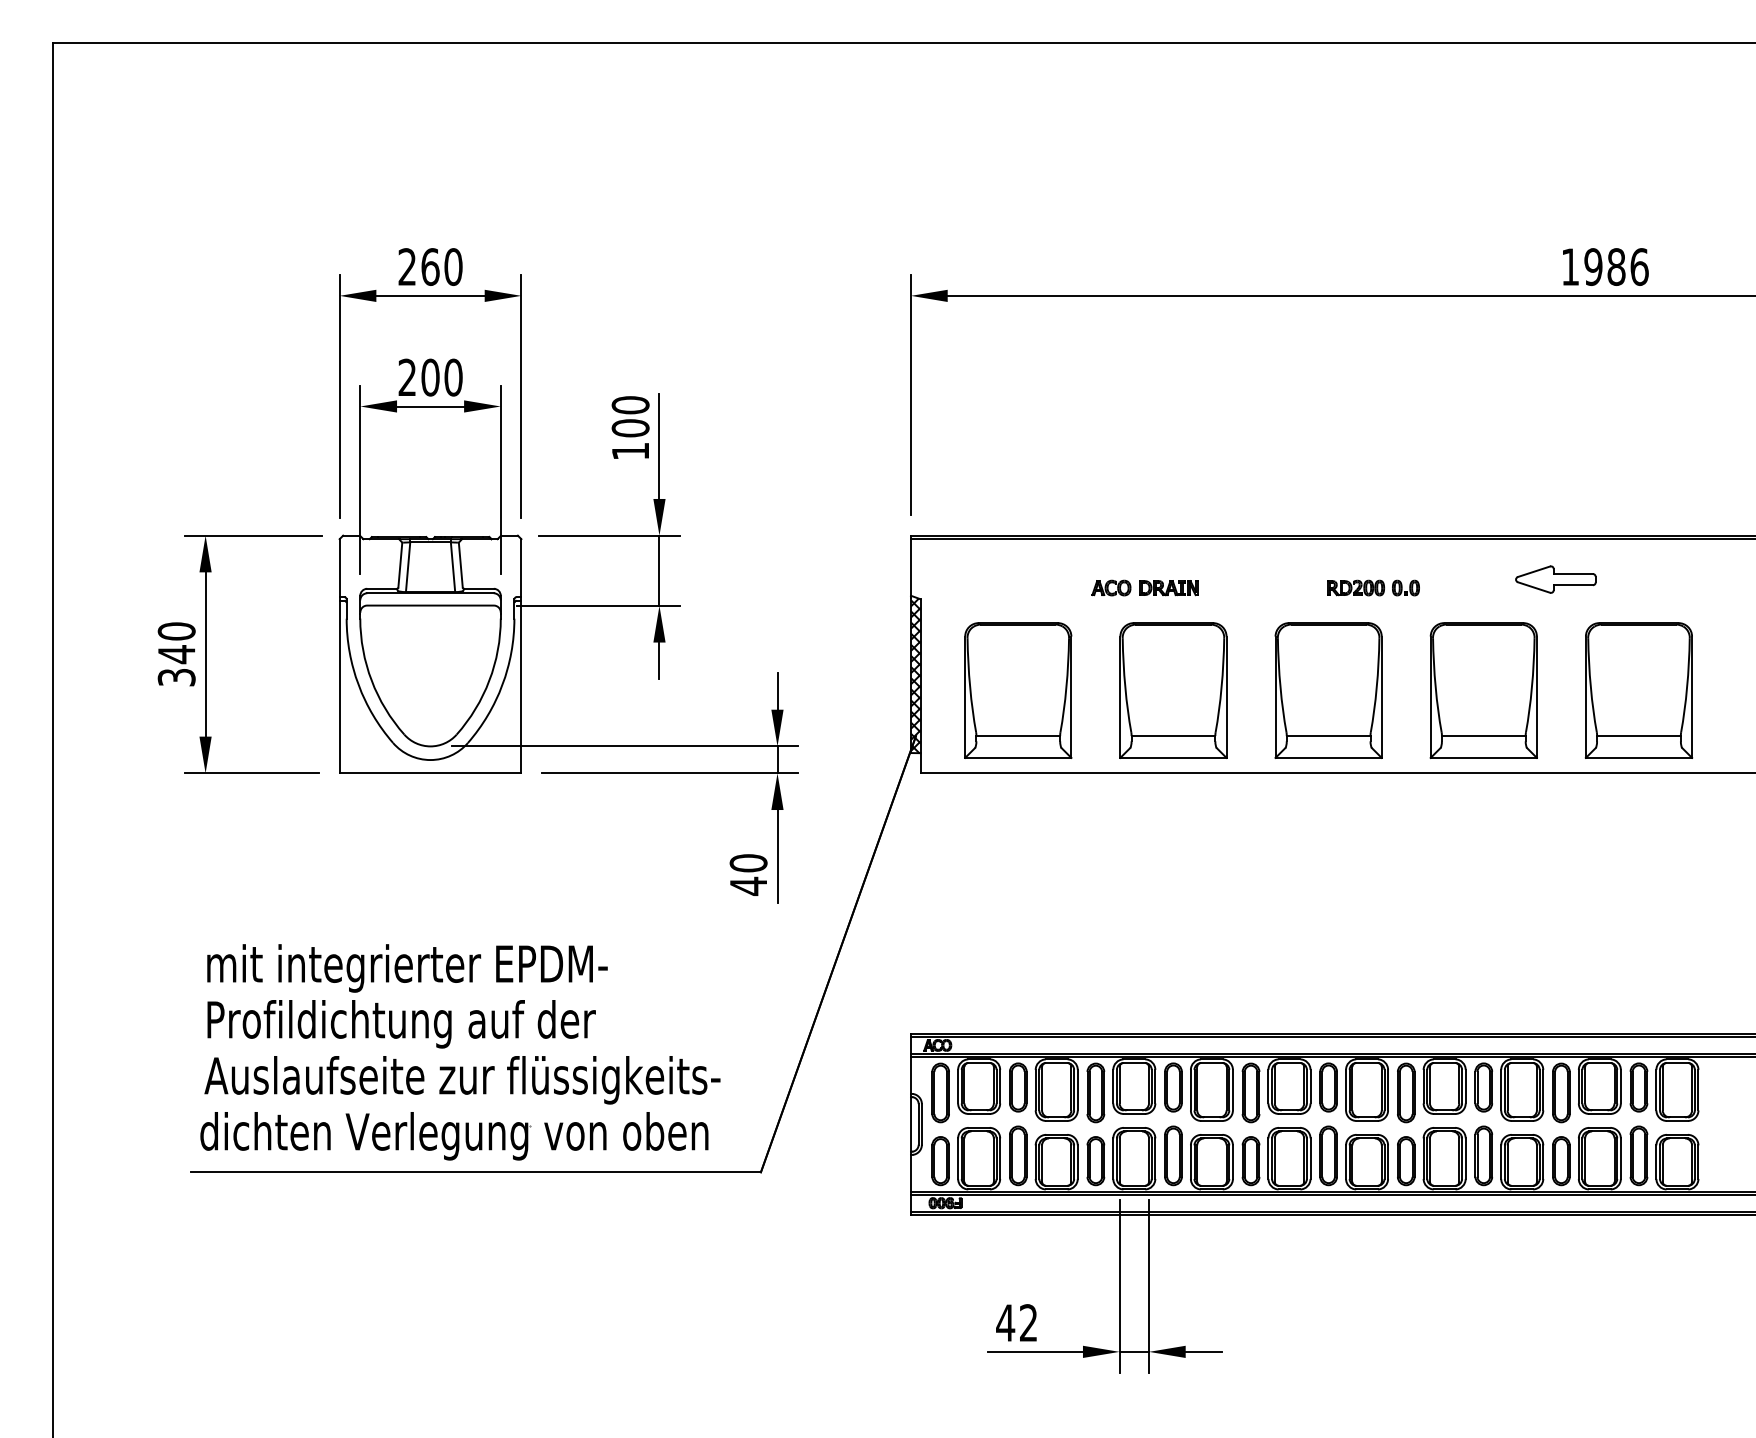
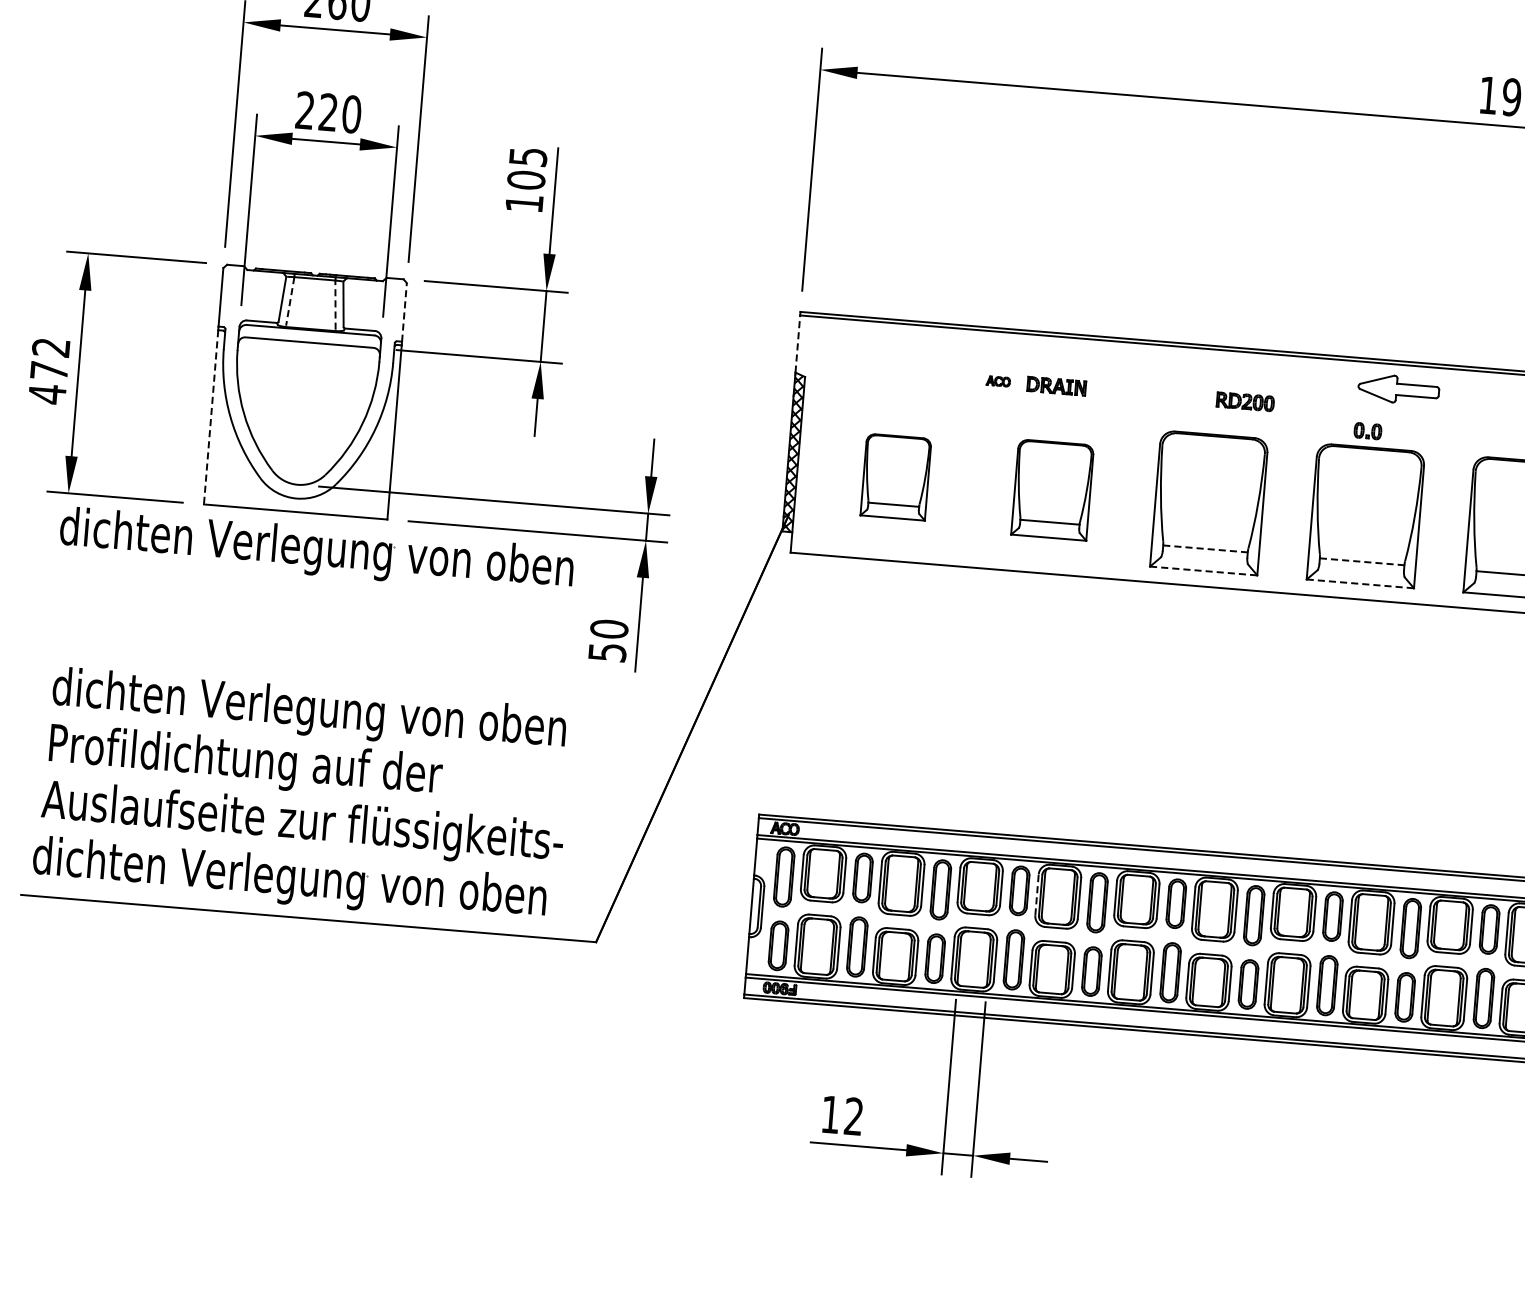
text: (430, 377) -> (328, 112), 200 -> 220
text: (630, 405) -> (528, 157), 100 -> 105
line: (452, 566) -> (335, 305), solid -> dashed
line: (911, 566) -> (798, 343), solid -> dashed
line: (408, 567) -> (290, 302), solid -> dashed
line: (521, 567) -> (404, 311), solid -> dashed
part: (1555, 579) -> (1398, 389), moved
part: (1111, 587) -> (998, 380), size x0.6
part: (1405, 587) -> (1367, 430), moved
text: (176, 654) -> (49, 370), 340 -> 472
line: (339, 687) -> (210, 417), solid -> dashed
part: (1018, 690) -> (896, 477), size x0.6
part: (1173, 690) -> (1052, 490), size x0.7
line: (1328, 736) -> (1205, 549), solid -> dashed
line: (1483, 736) -> (1361, 562), solid -> dashed
line: (1329, 757) -> (1204, 570), solid -> dashed
line: (1484, 757) -> (1361, 583), solid -> dashed
part: (454, 810) -> (316, 551), added
text: (748, 885) -> (607, 651), 40 -> 50
text: (460, 968) -> (309, 711), mit integrierter EPDM- -> dichten Verlegung von oben
line: (1190, 1089) -> (1036, 894), solid -> dashed
text: (1005, 1322) -> (830, 1114), 42 -> 12

